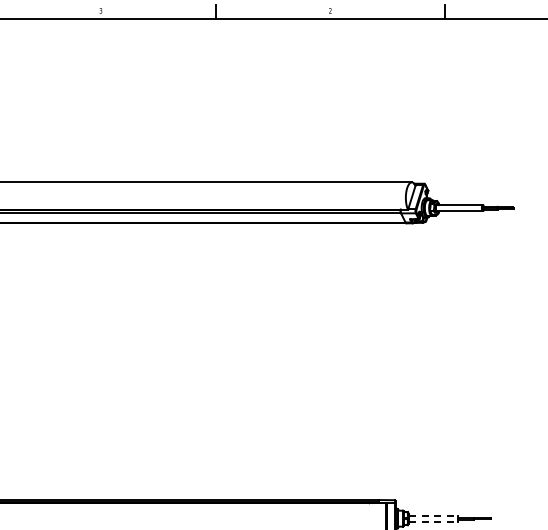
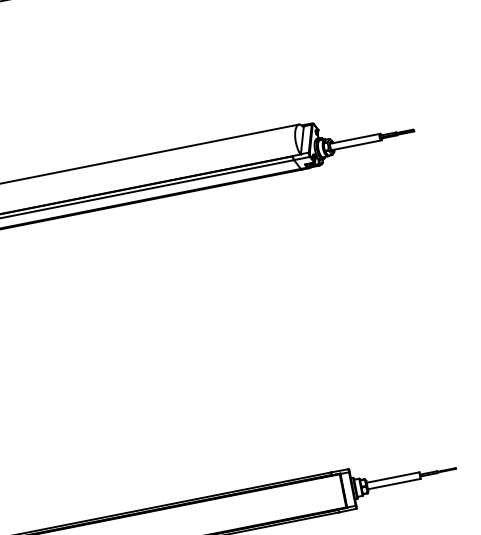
line: (433, 515) -> (393, 477), dashed -> solid
line: (433, 521) -> (394, 483), dashed -> solid

